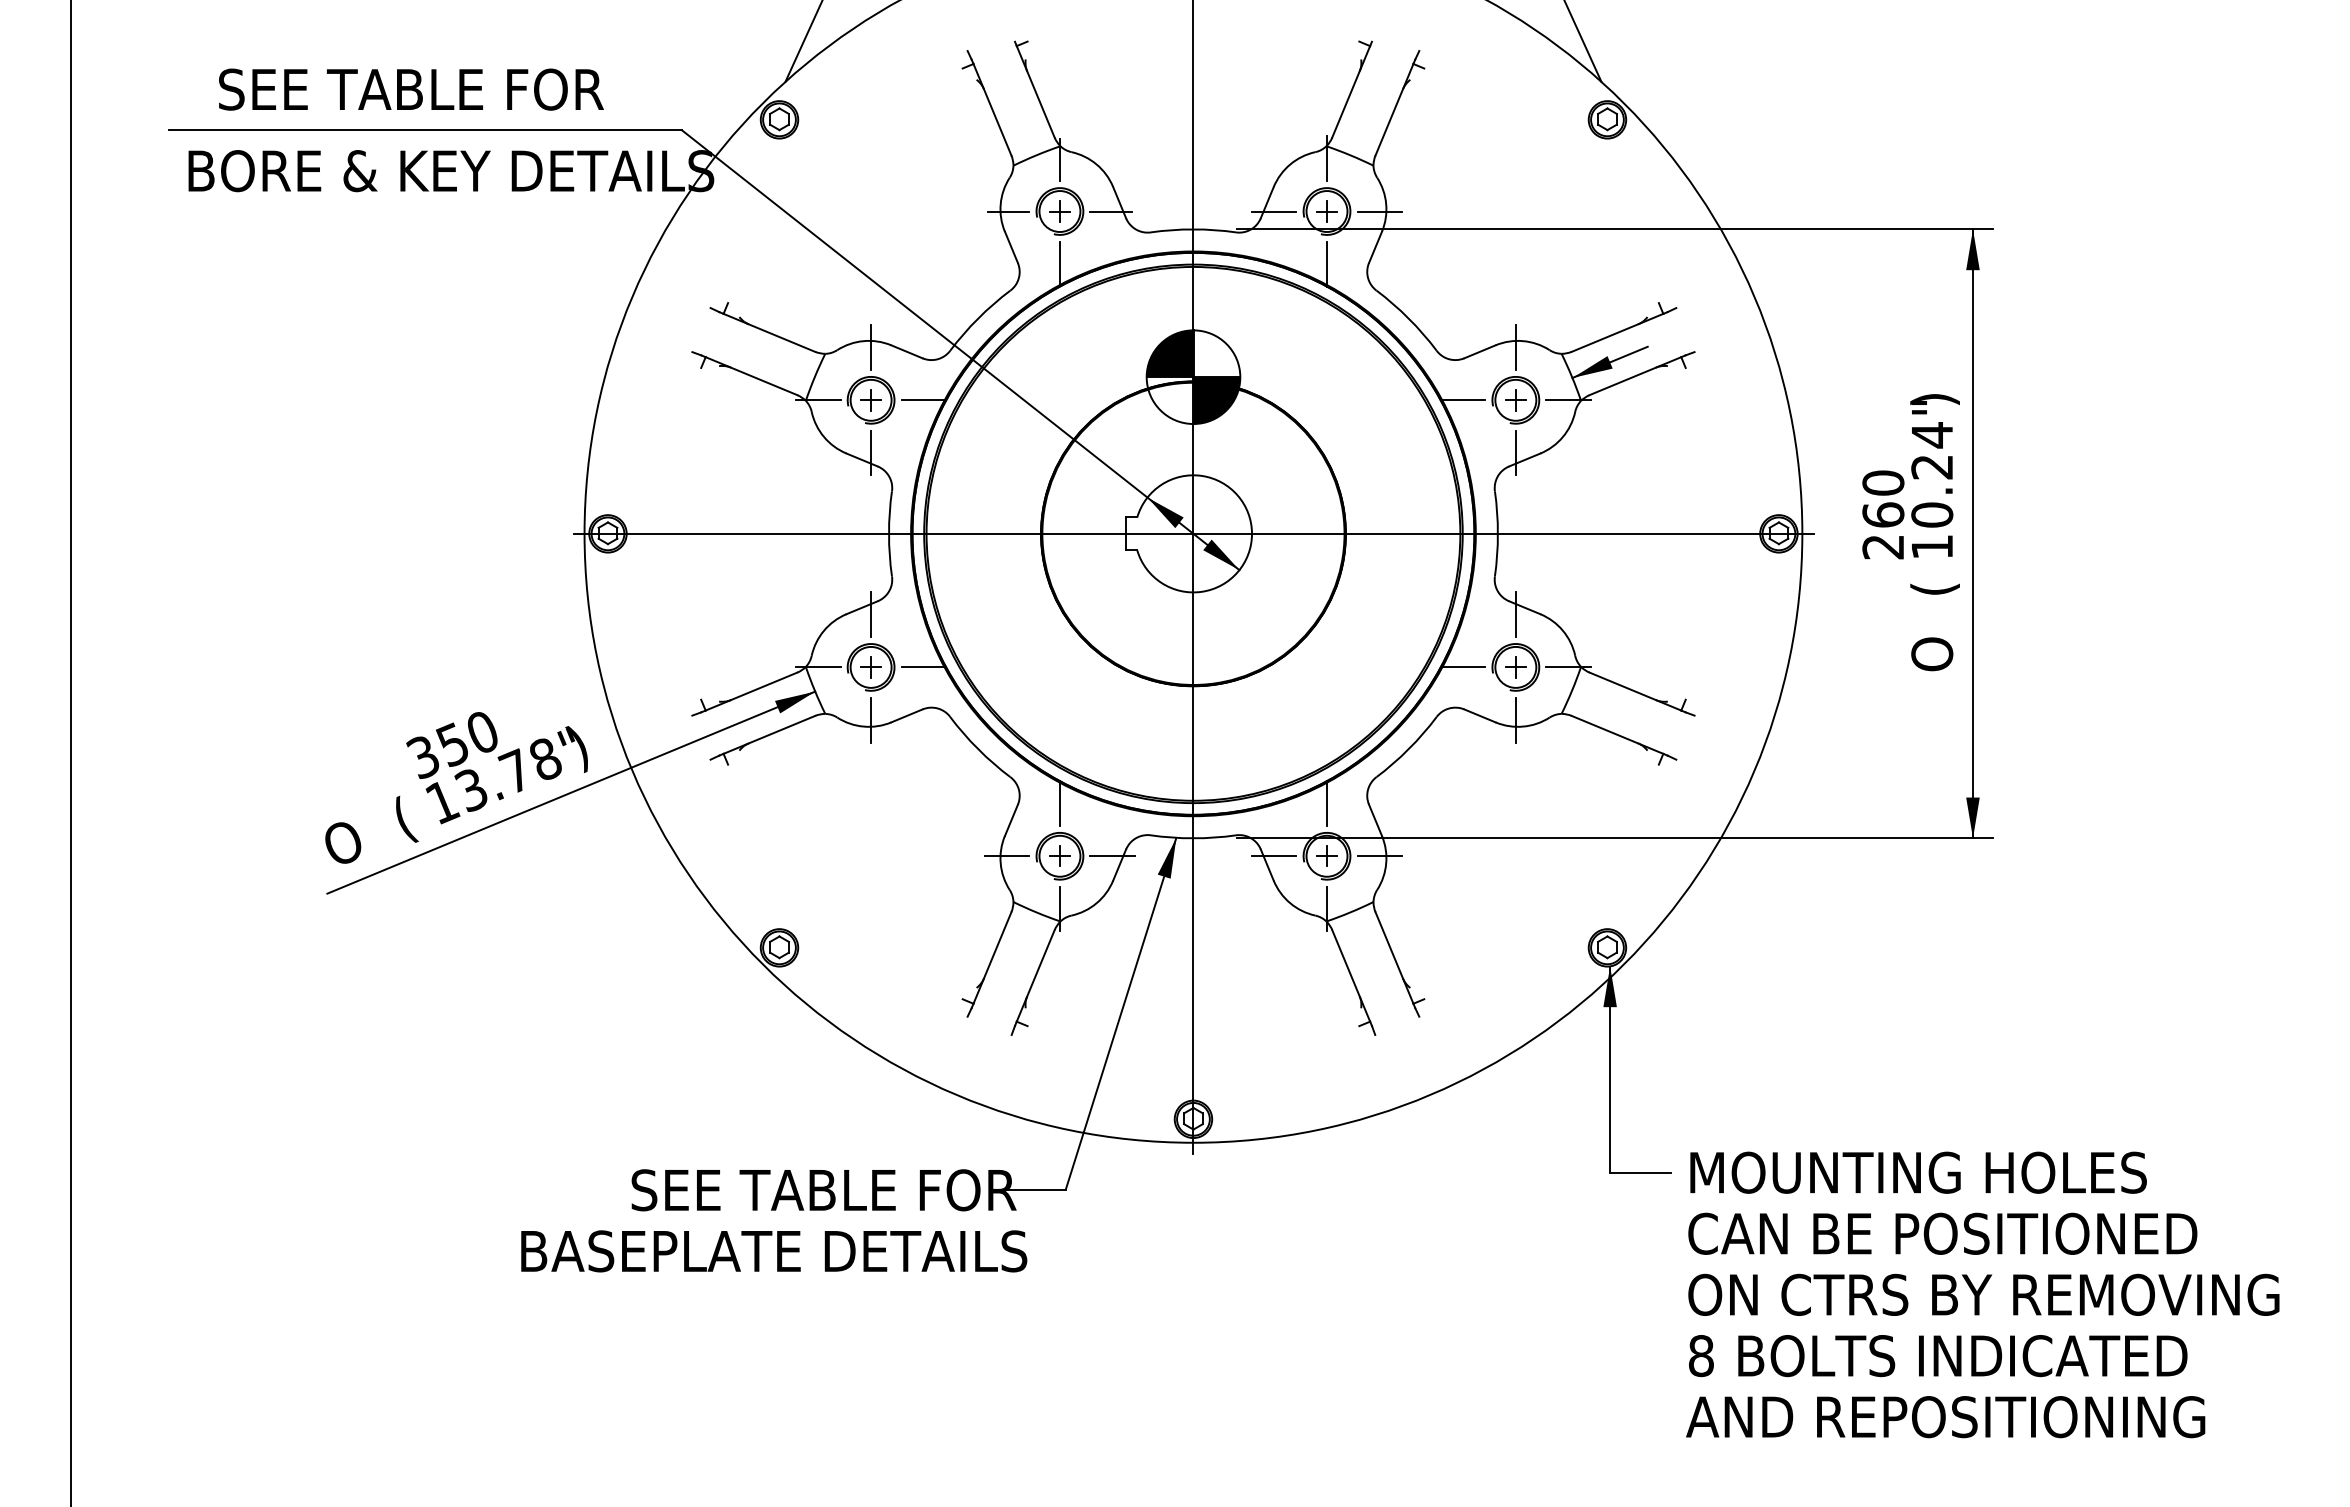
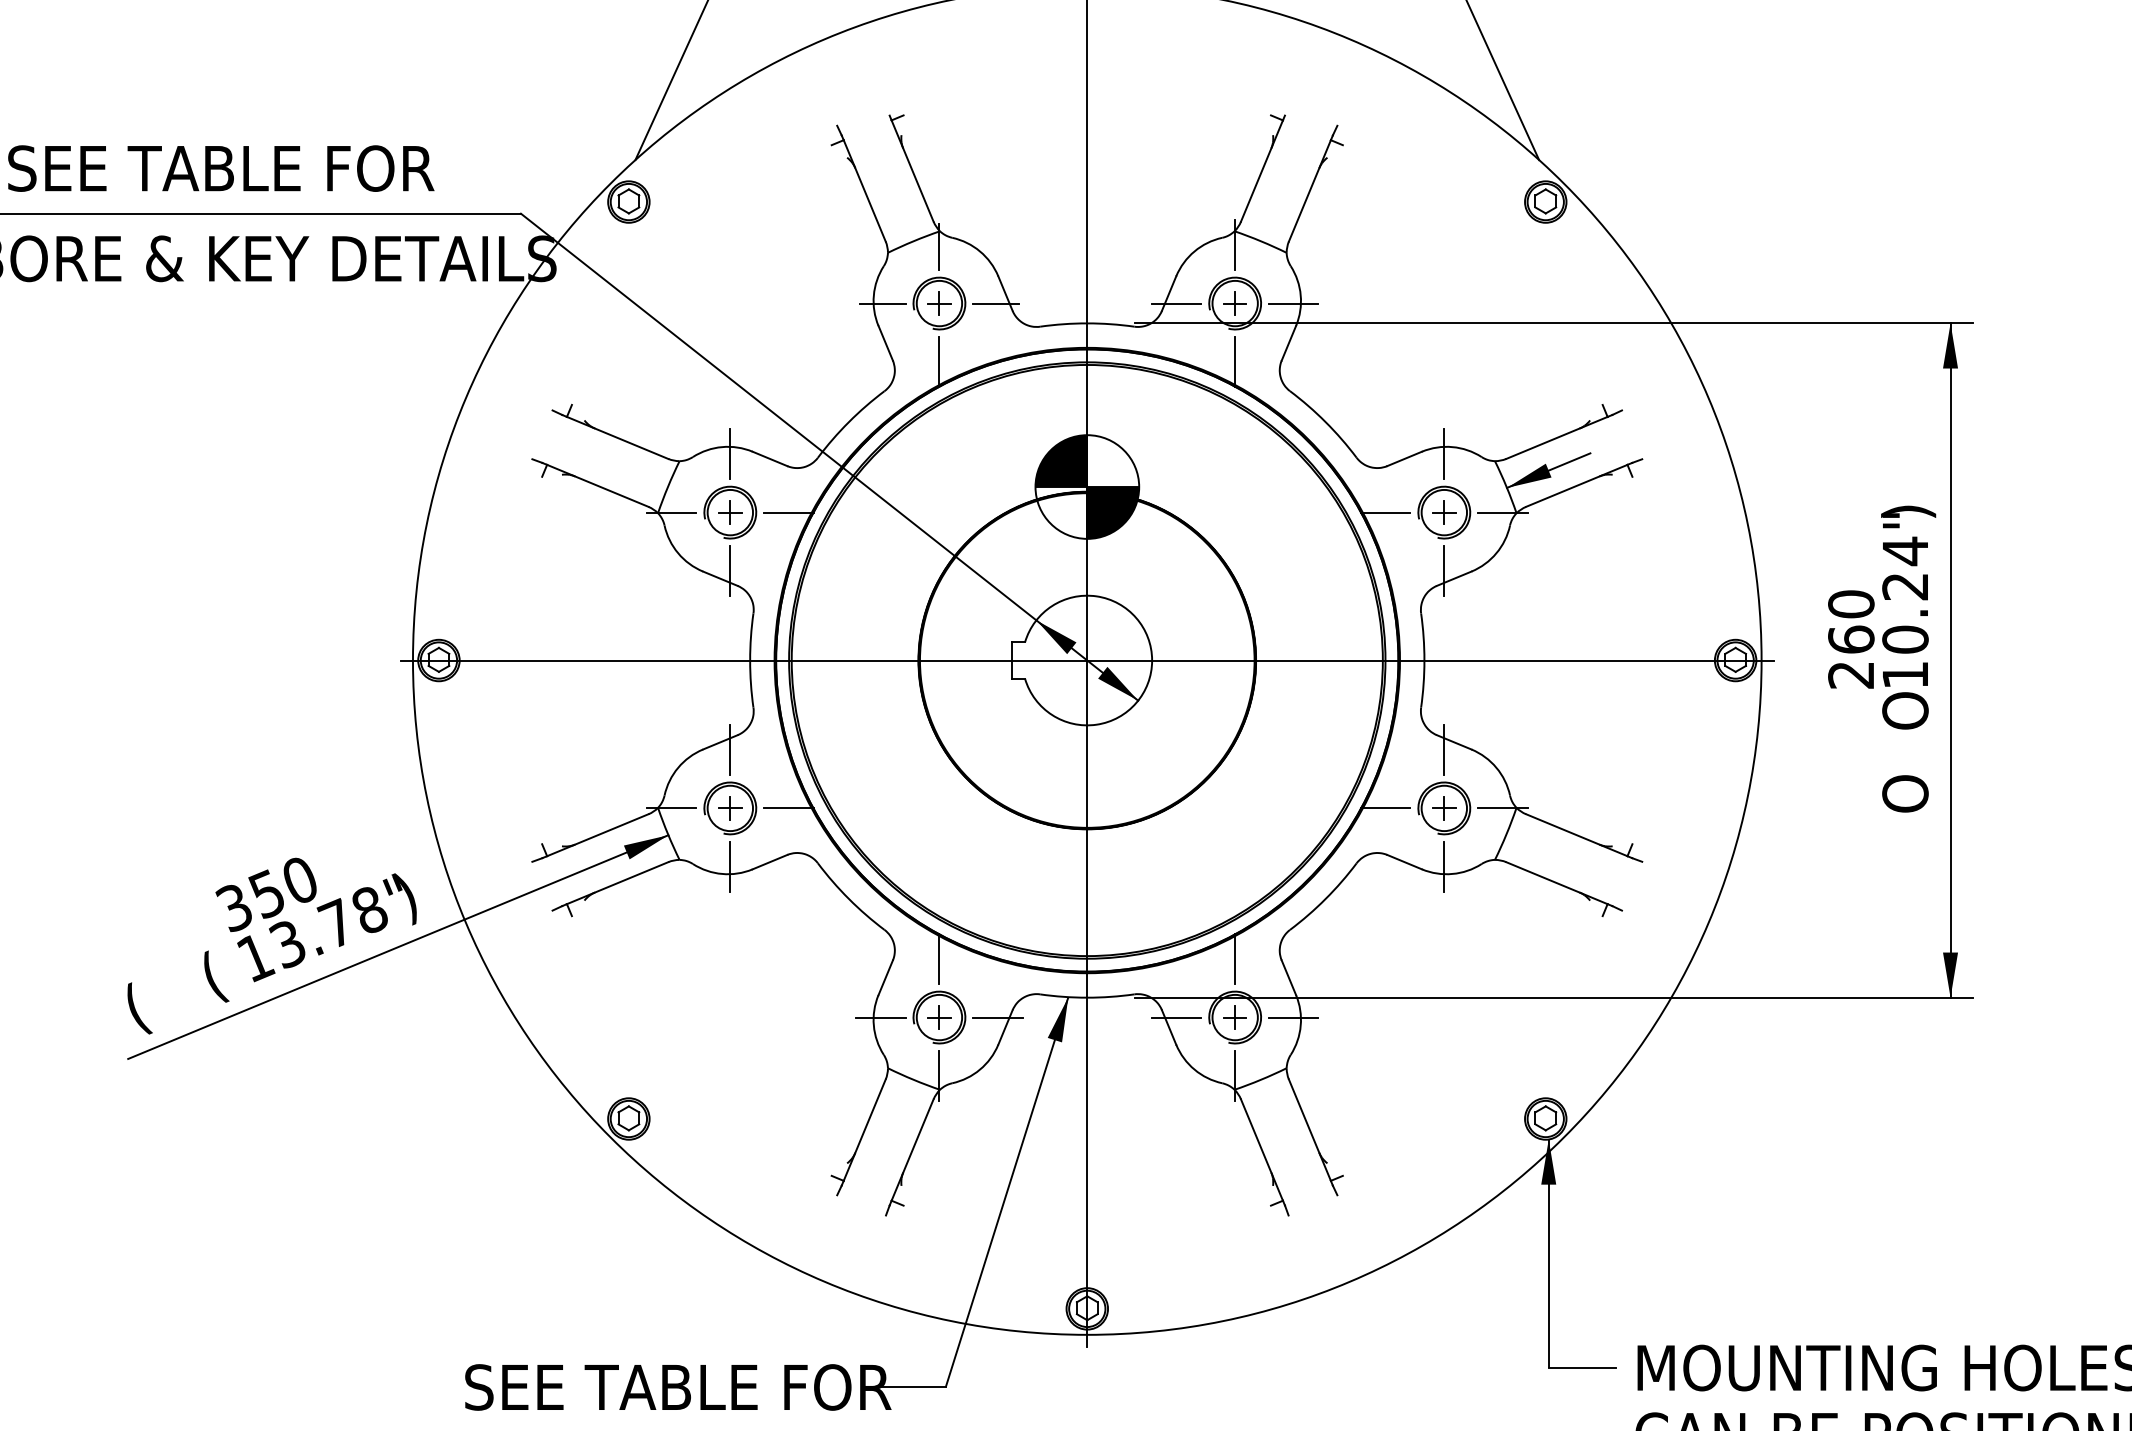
text: (1934, 579) -> (1907, 711), ( -> O
text: (343, 846) -> (146, 1006), O -> (

